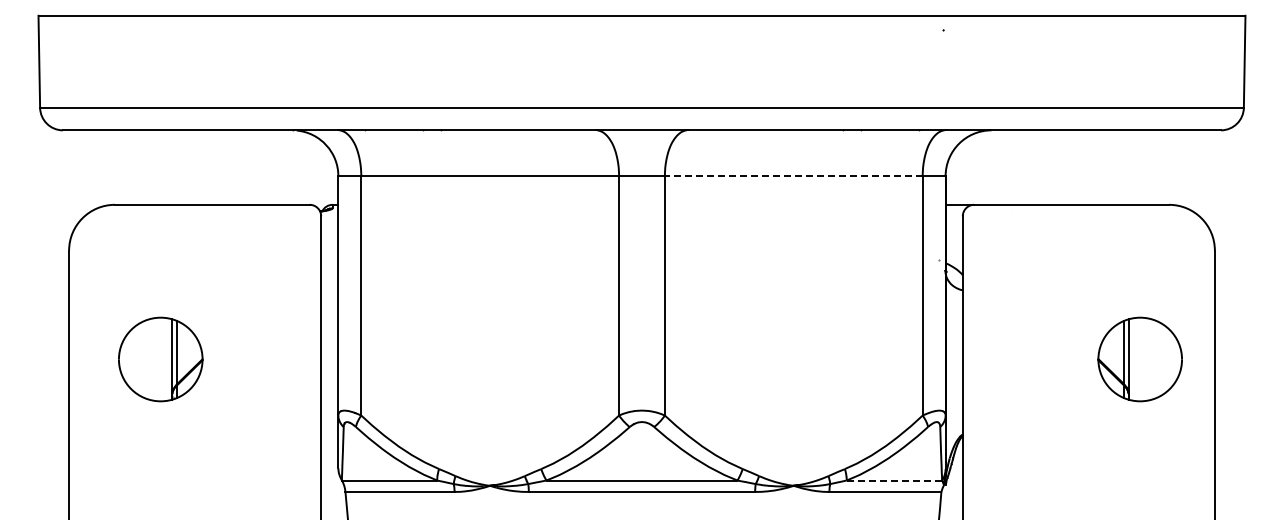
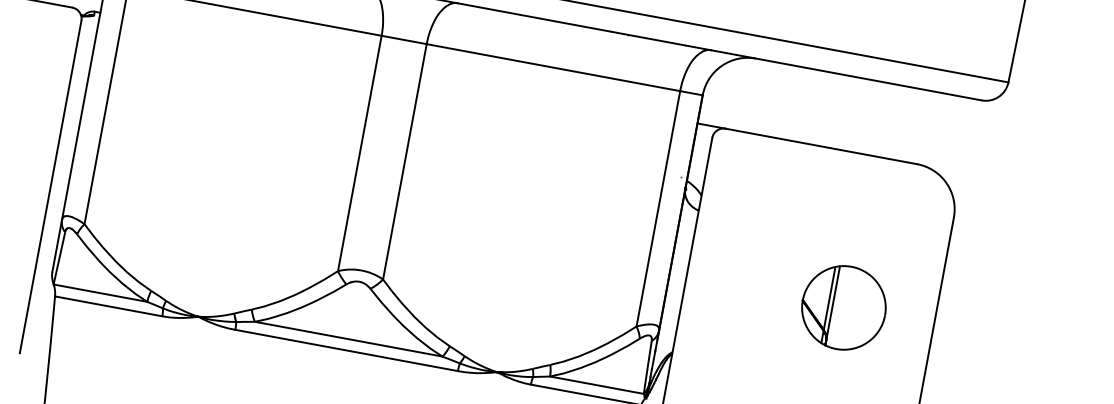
line: (793, 176) -> (553, 67), dashed -> solid
part: (1139, 359) -> (843, 307), moved
line: (894, 480) -> (597, 385), dashed -> solid

